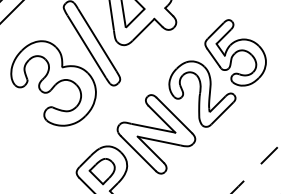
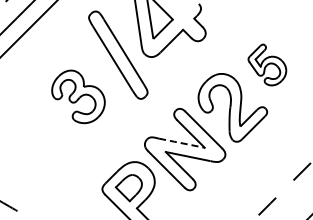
part: (235, 52) -> (267, 64), size x0.6
part: (53, 83) -> (78, 96), size x0.6
line: (152, 128) -> (181, 143), solid -> dashed

